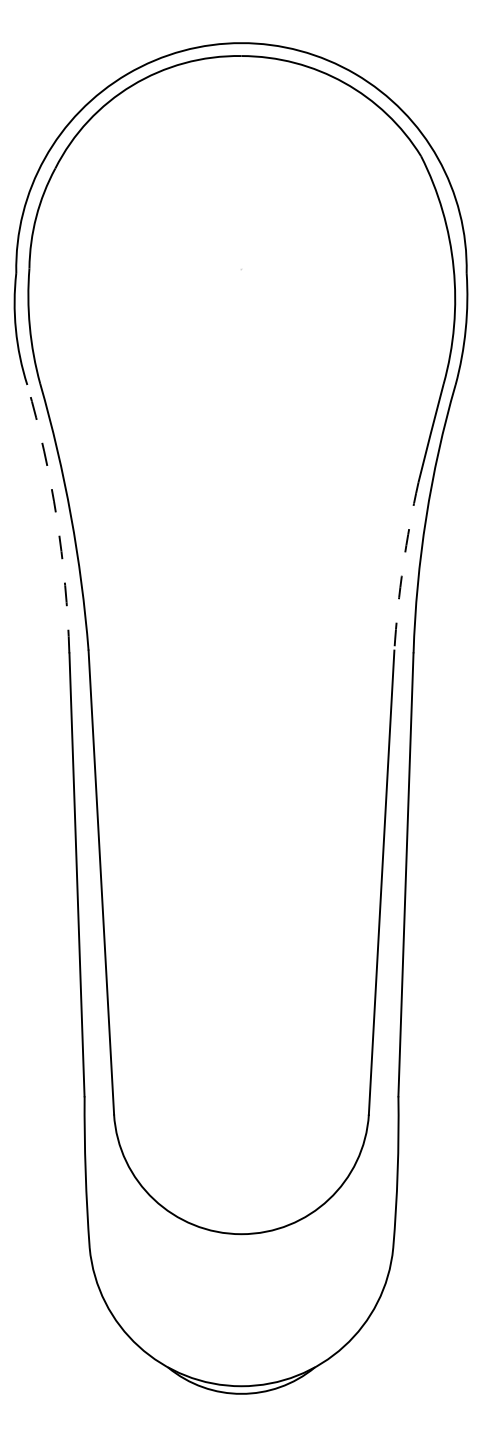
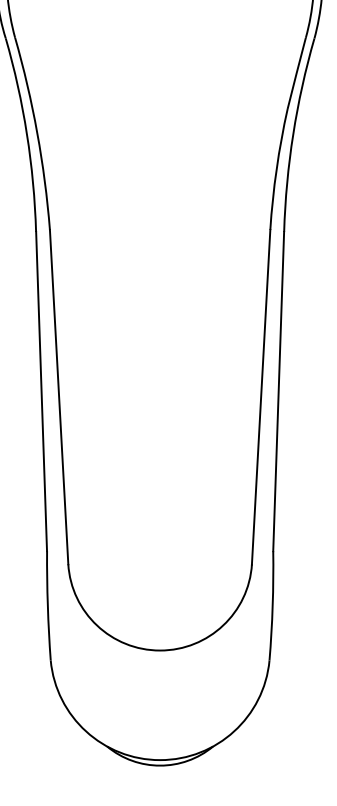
arc: (56, 517) -> (26, 134), dashed -> solid
arc: (403, 566) -> (276, 169), dashed -> solid

